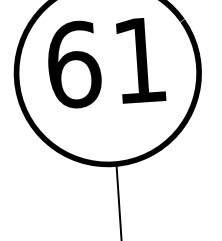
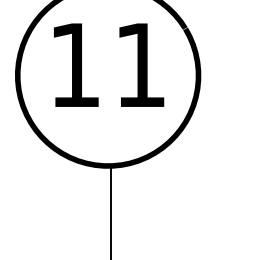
text: (74, 65) -> (75, 65), 61 -> 11

